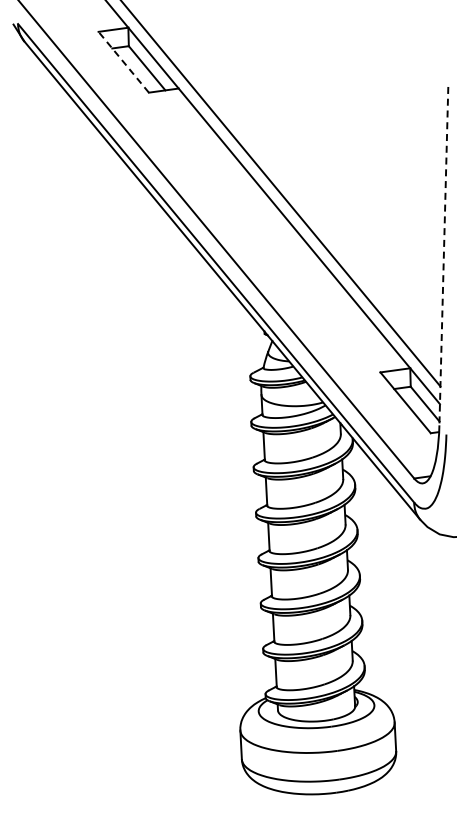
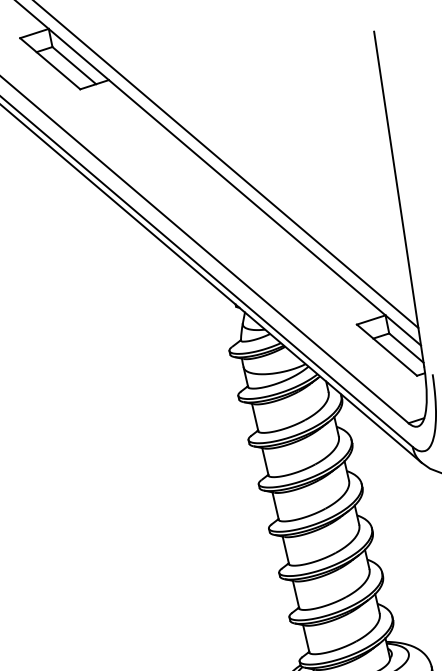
line: (123, 61) -> (49, 63), dashed -> solid
line: (443, 256) -> (398, 199), dashed -> solid

